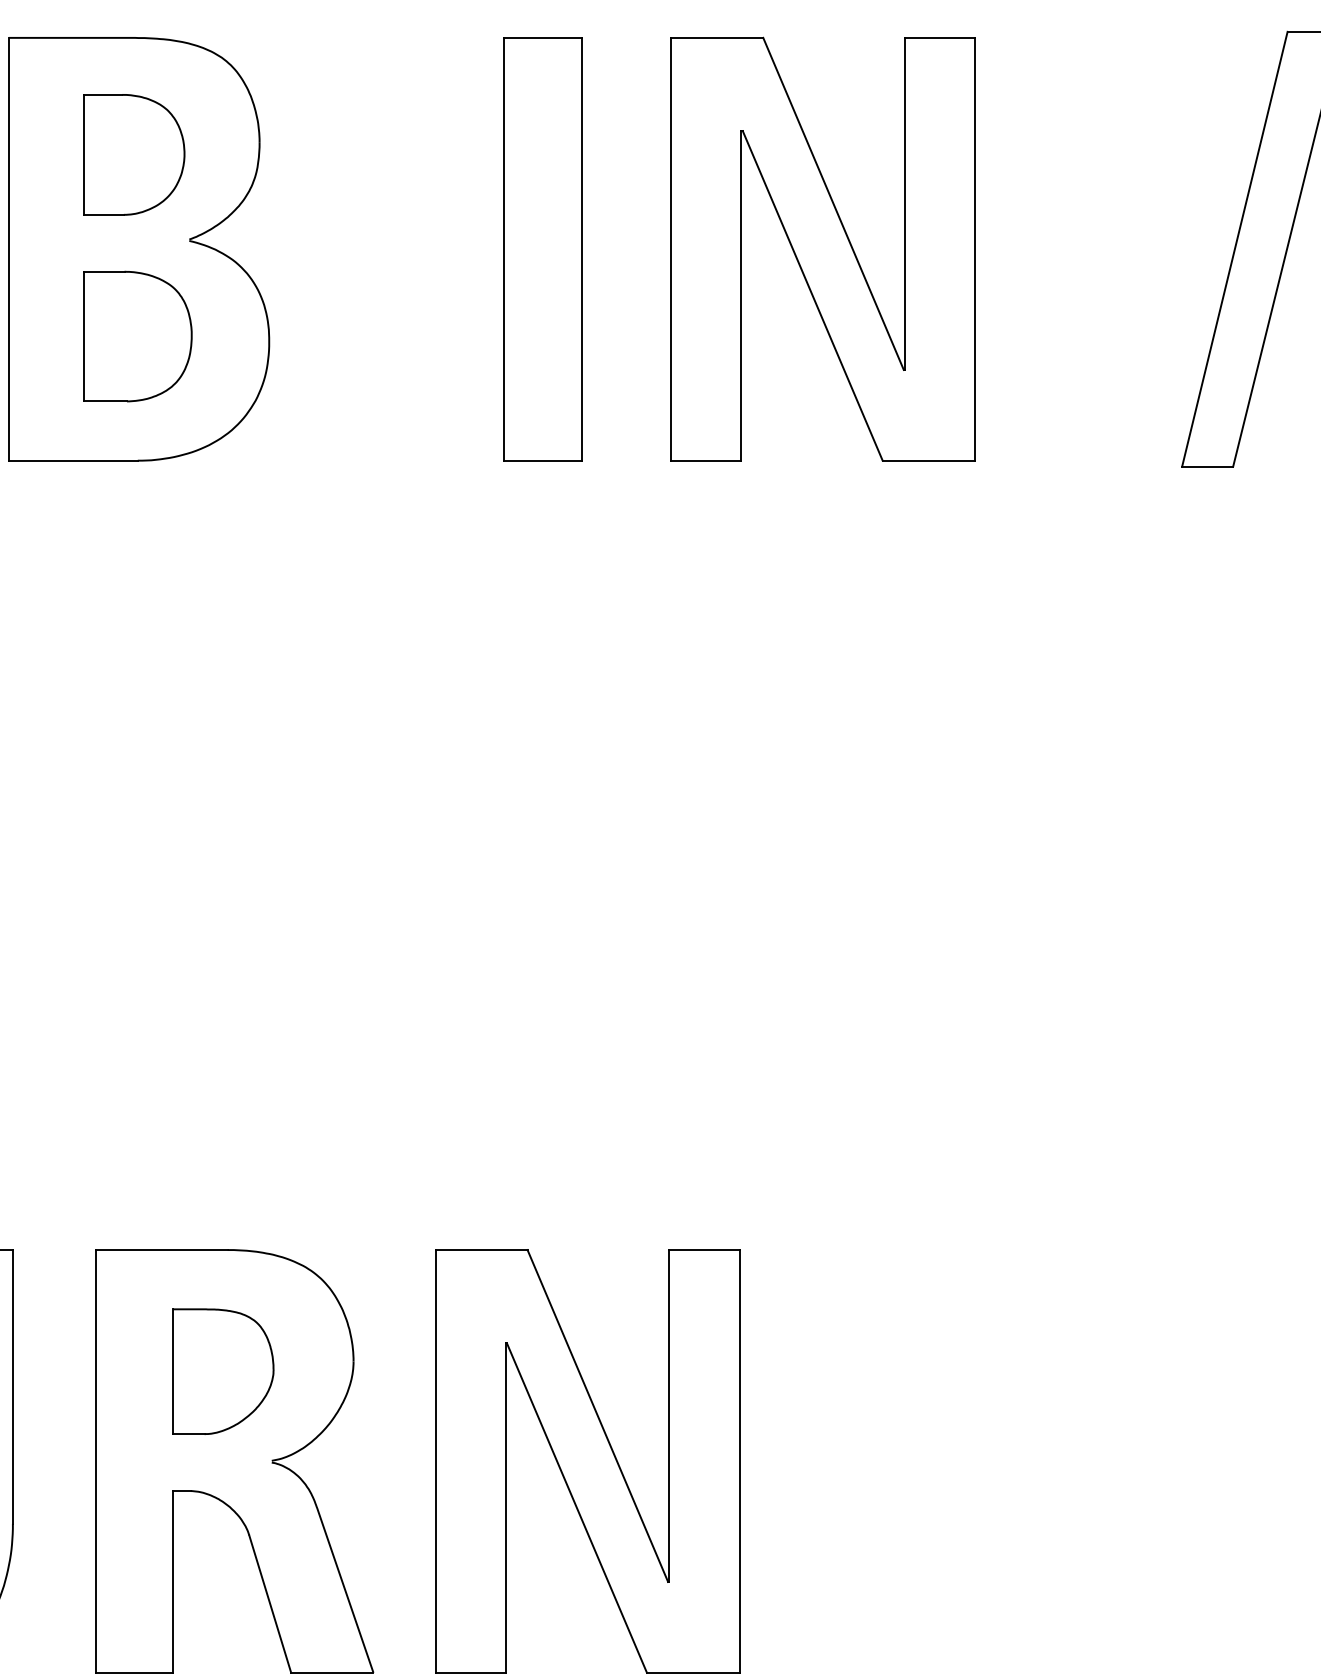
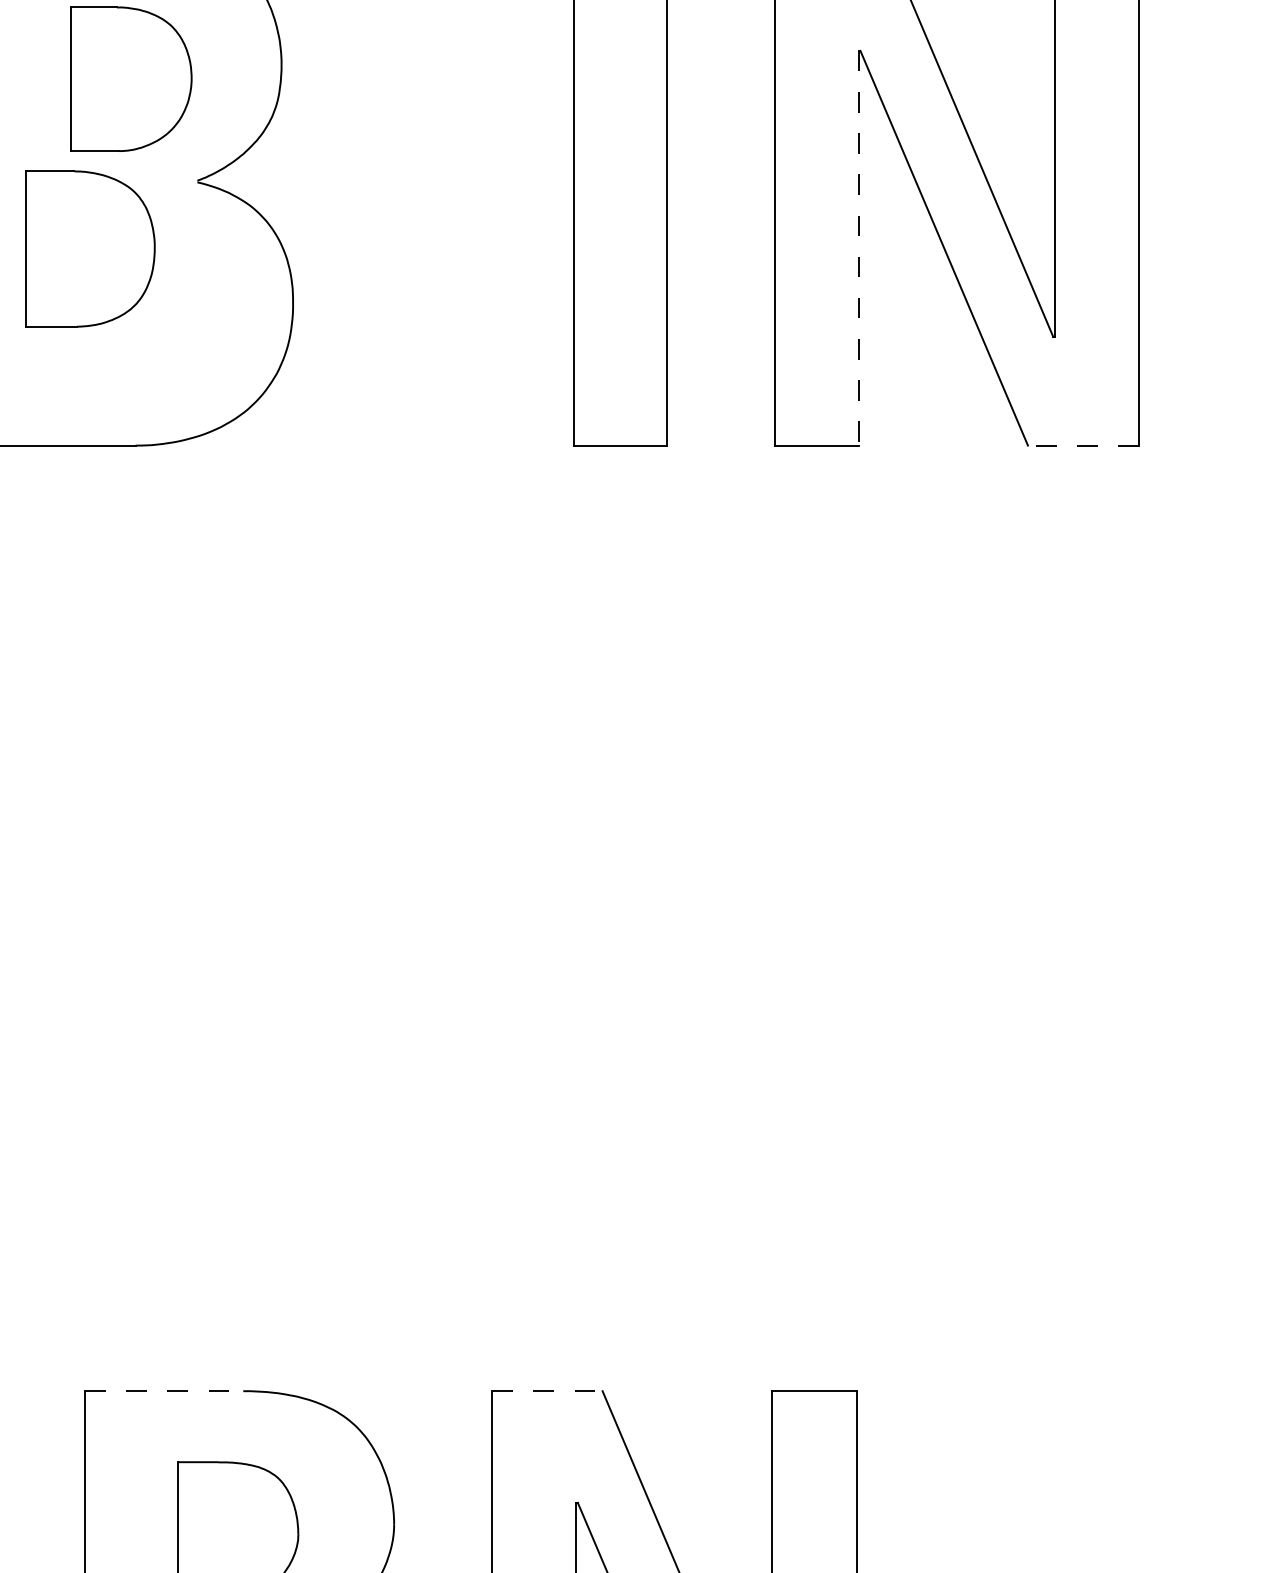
line: (741, 295) -> (858, 247), solid -> dashed
part: (137, 336) -> (89, 248), moved
line: (928, 460) -> (1082, 445), solid -> dashed
line: (162, 1250) -> (165, 1391), solid -> dashed
line: (482, 1250) -> (548, 1391), solid -> dashed

